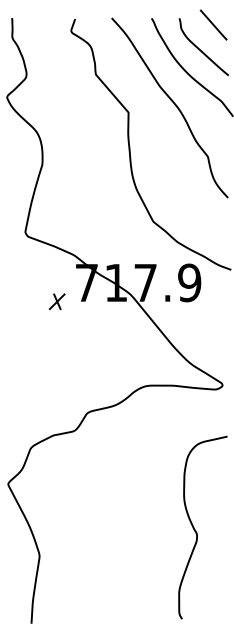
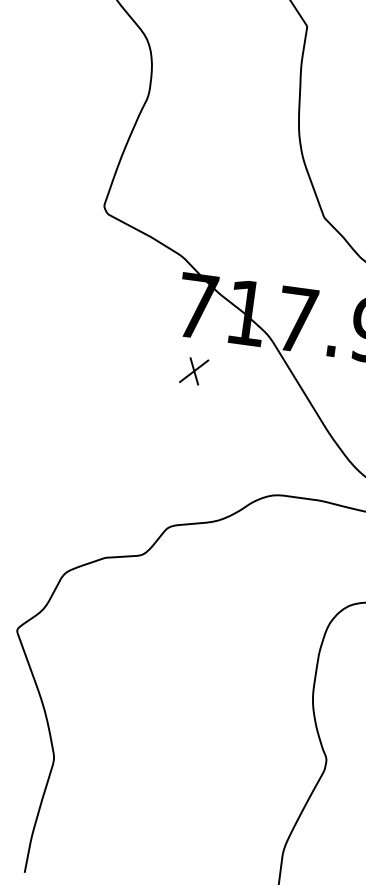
part: (56, 301) -> (192, 370), moved

